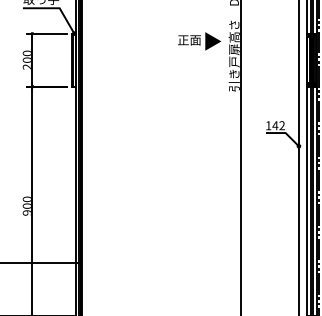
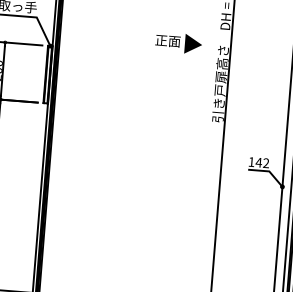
text: (199, 41) -> (178, 43), moved

